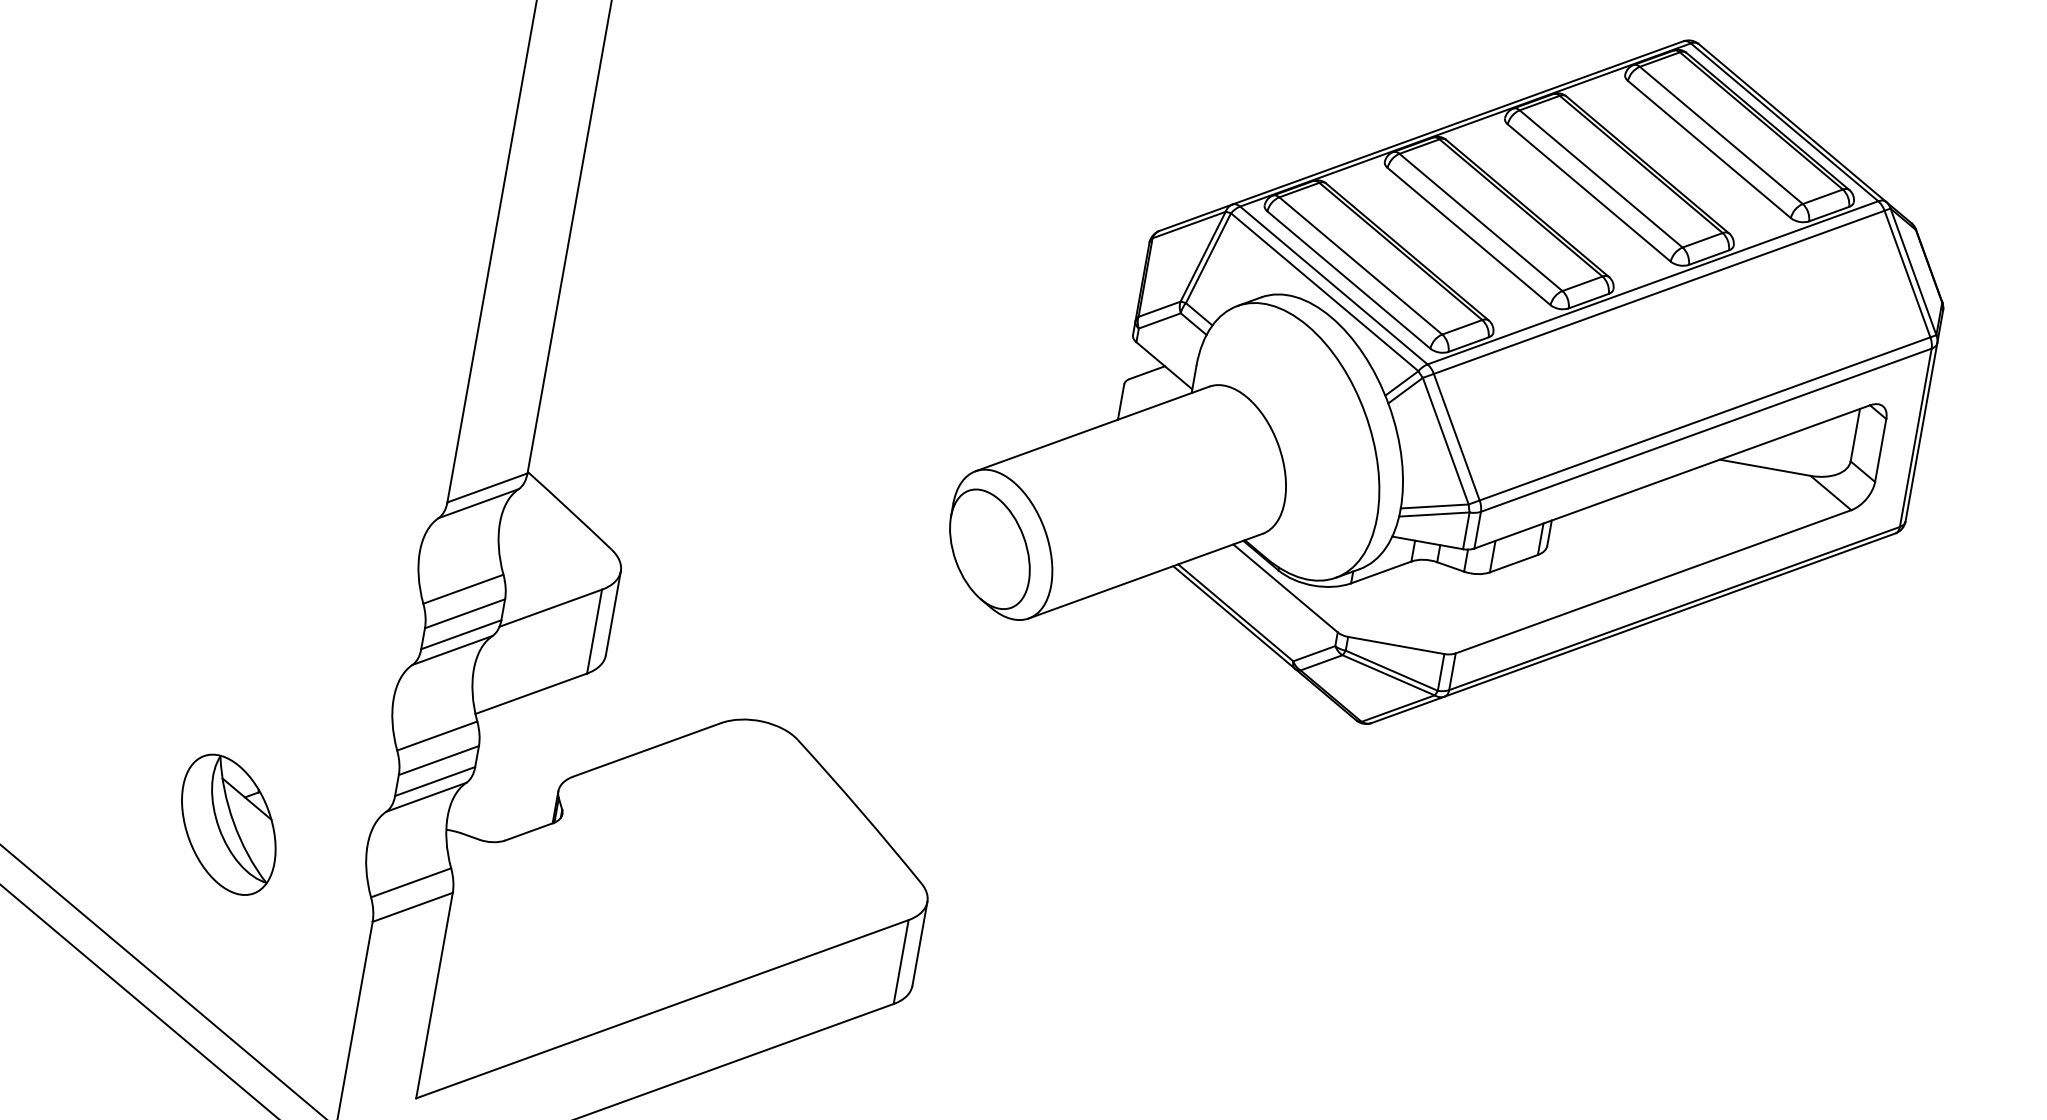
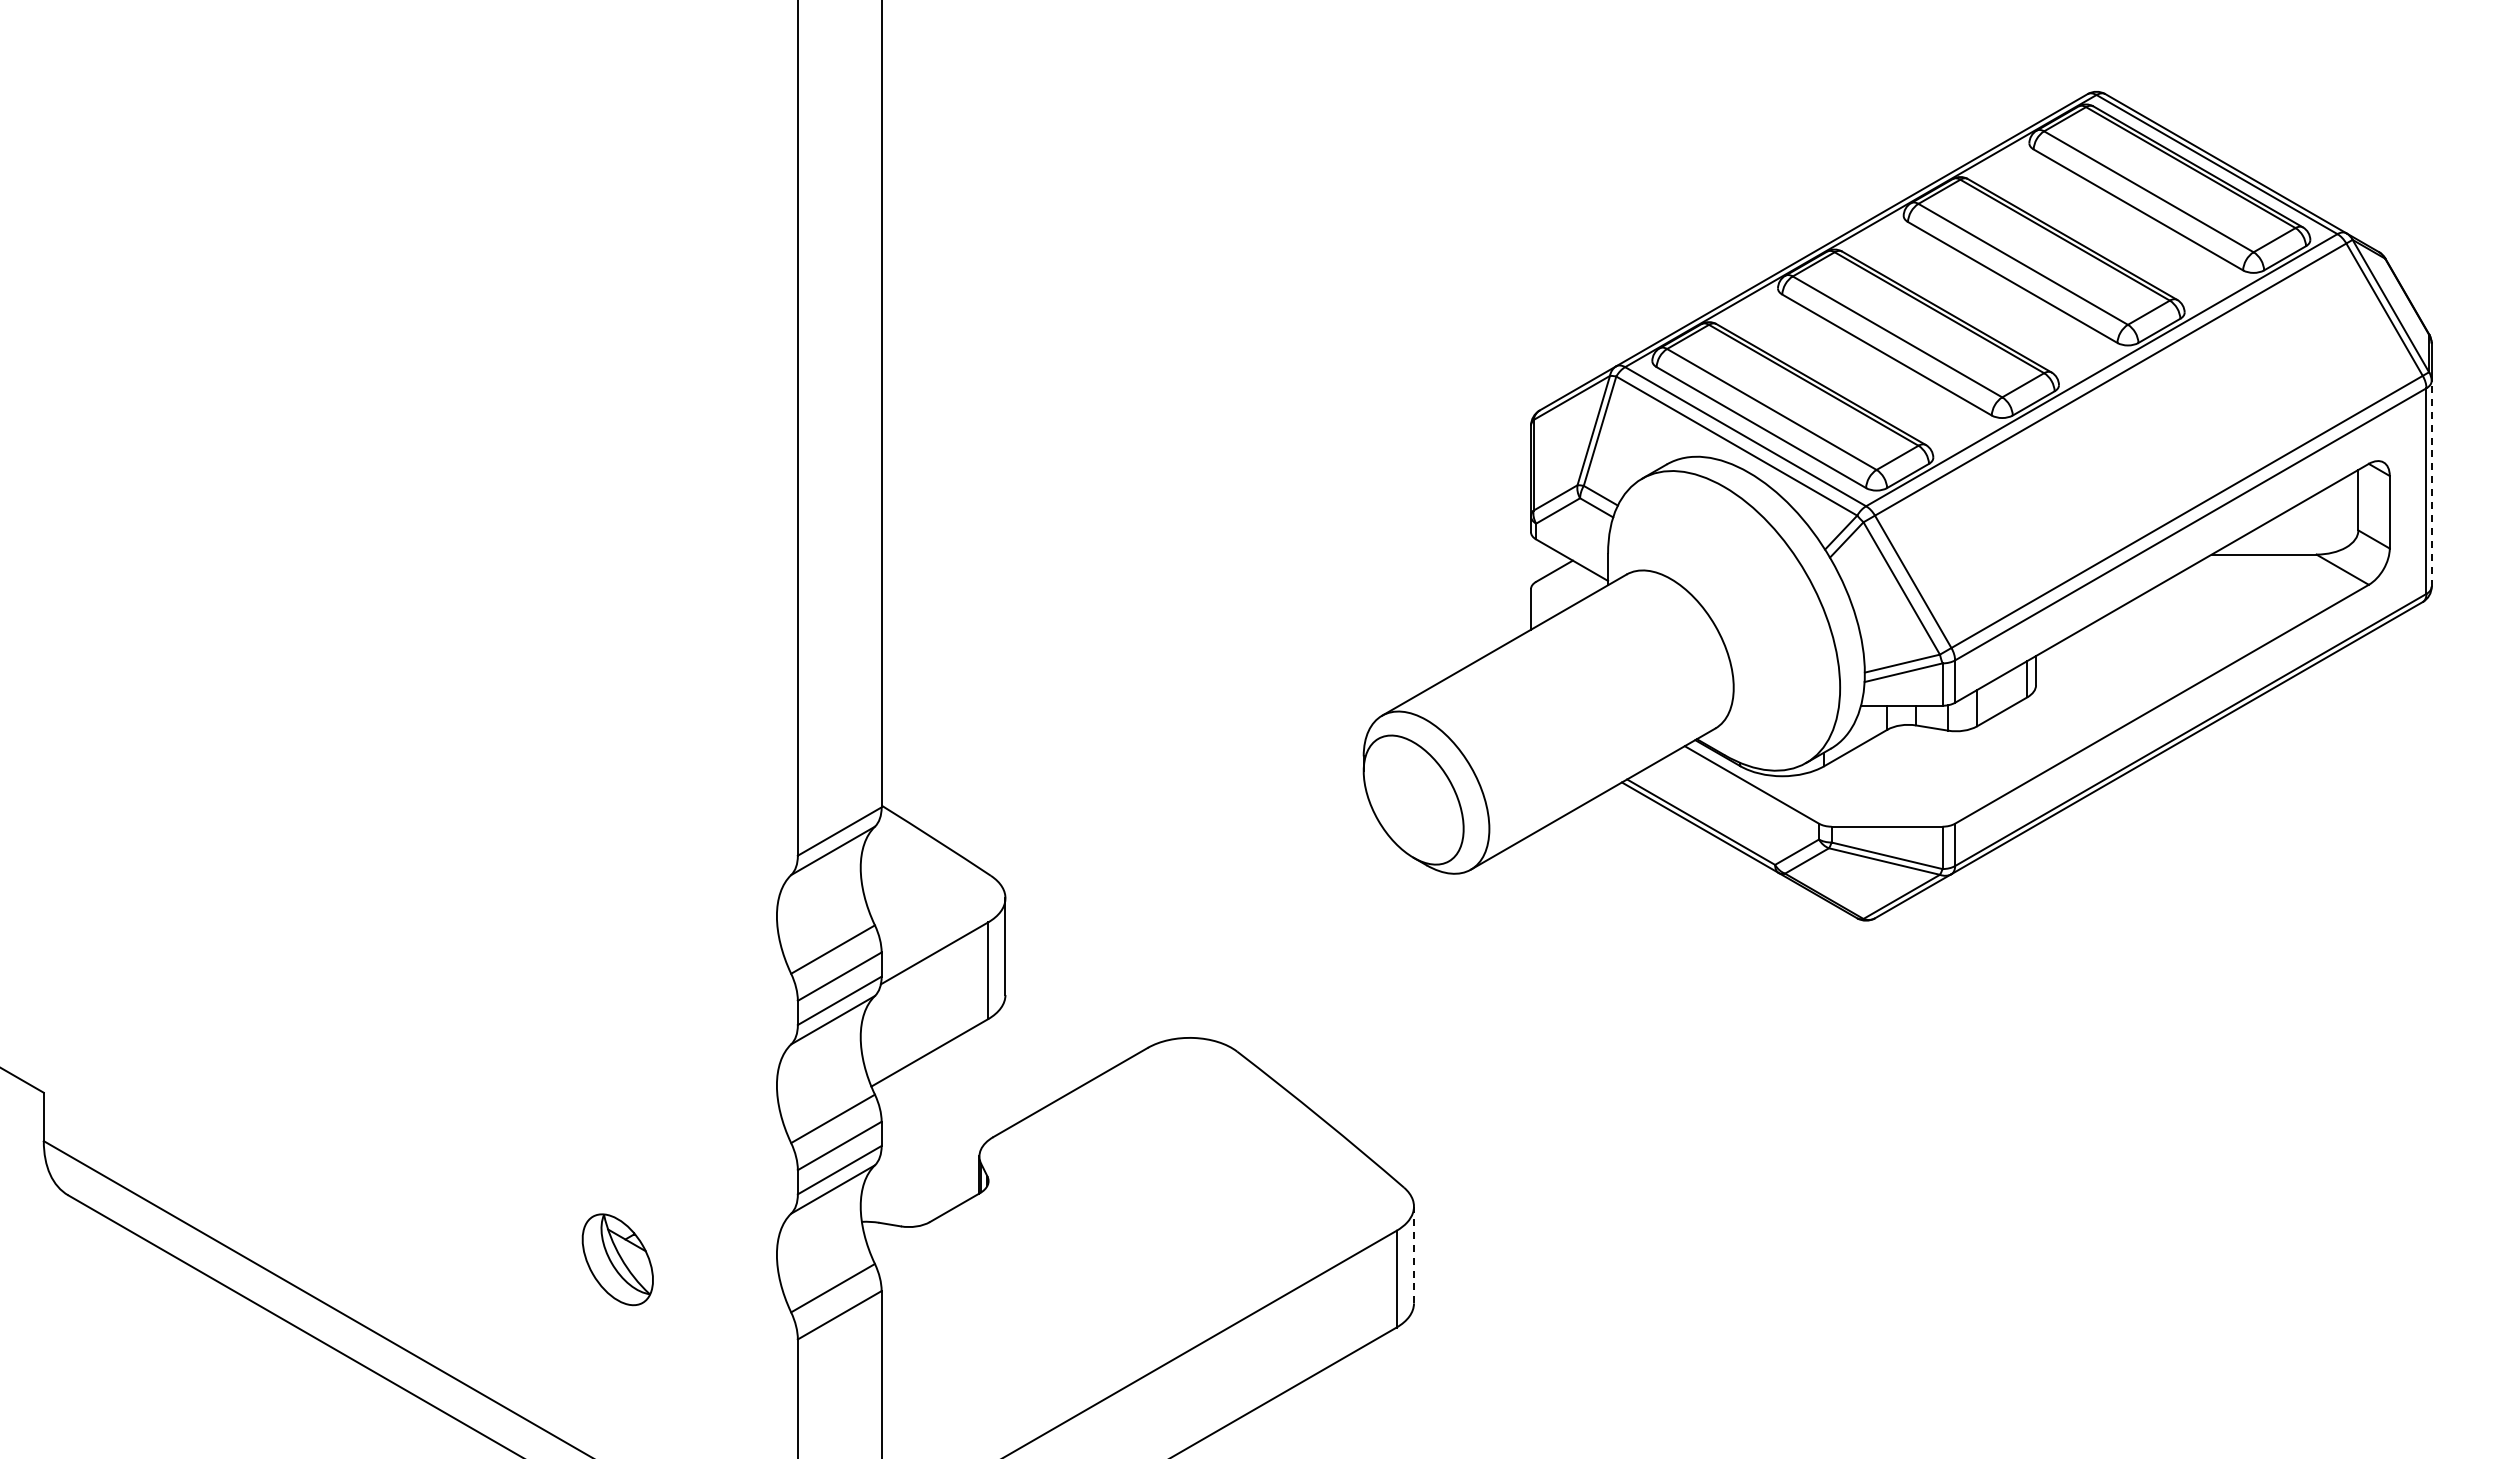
line: (1921, 432) -> (2431, 483), solid -> dashed
part: (228, 824) -> (617, 1259), size x0.6
line: (920, 943) -> (1414, 1254), solid -> dashed

